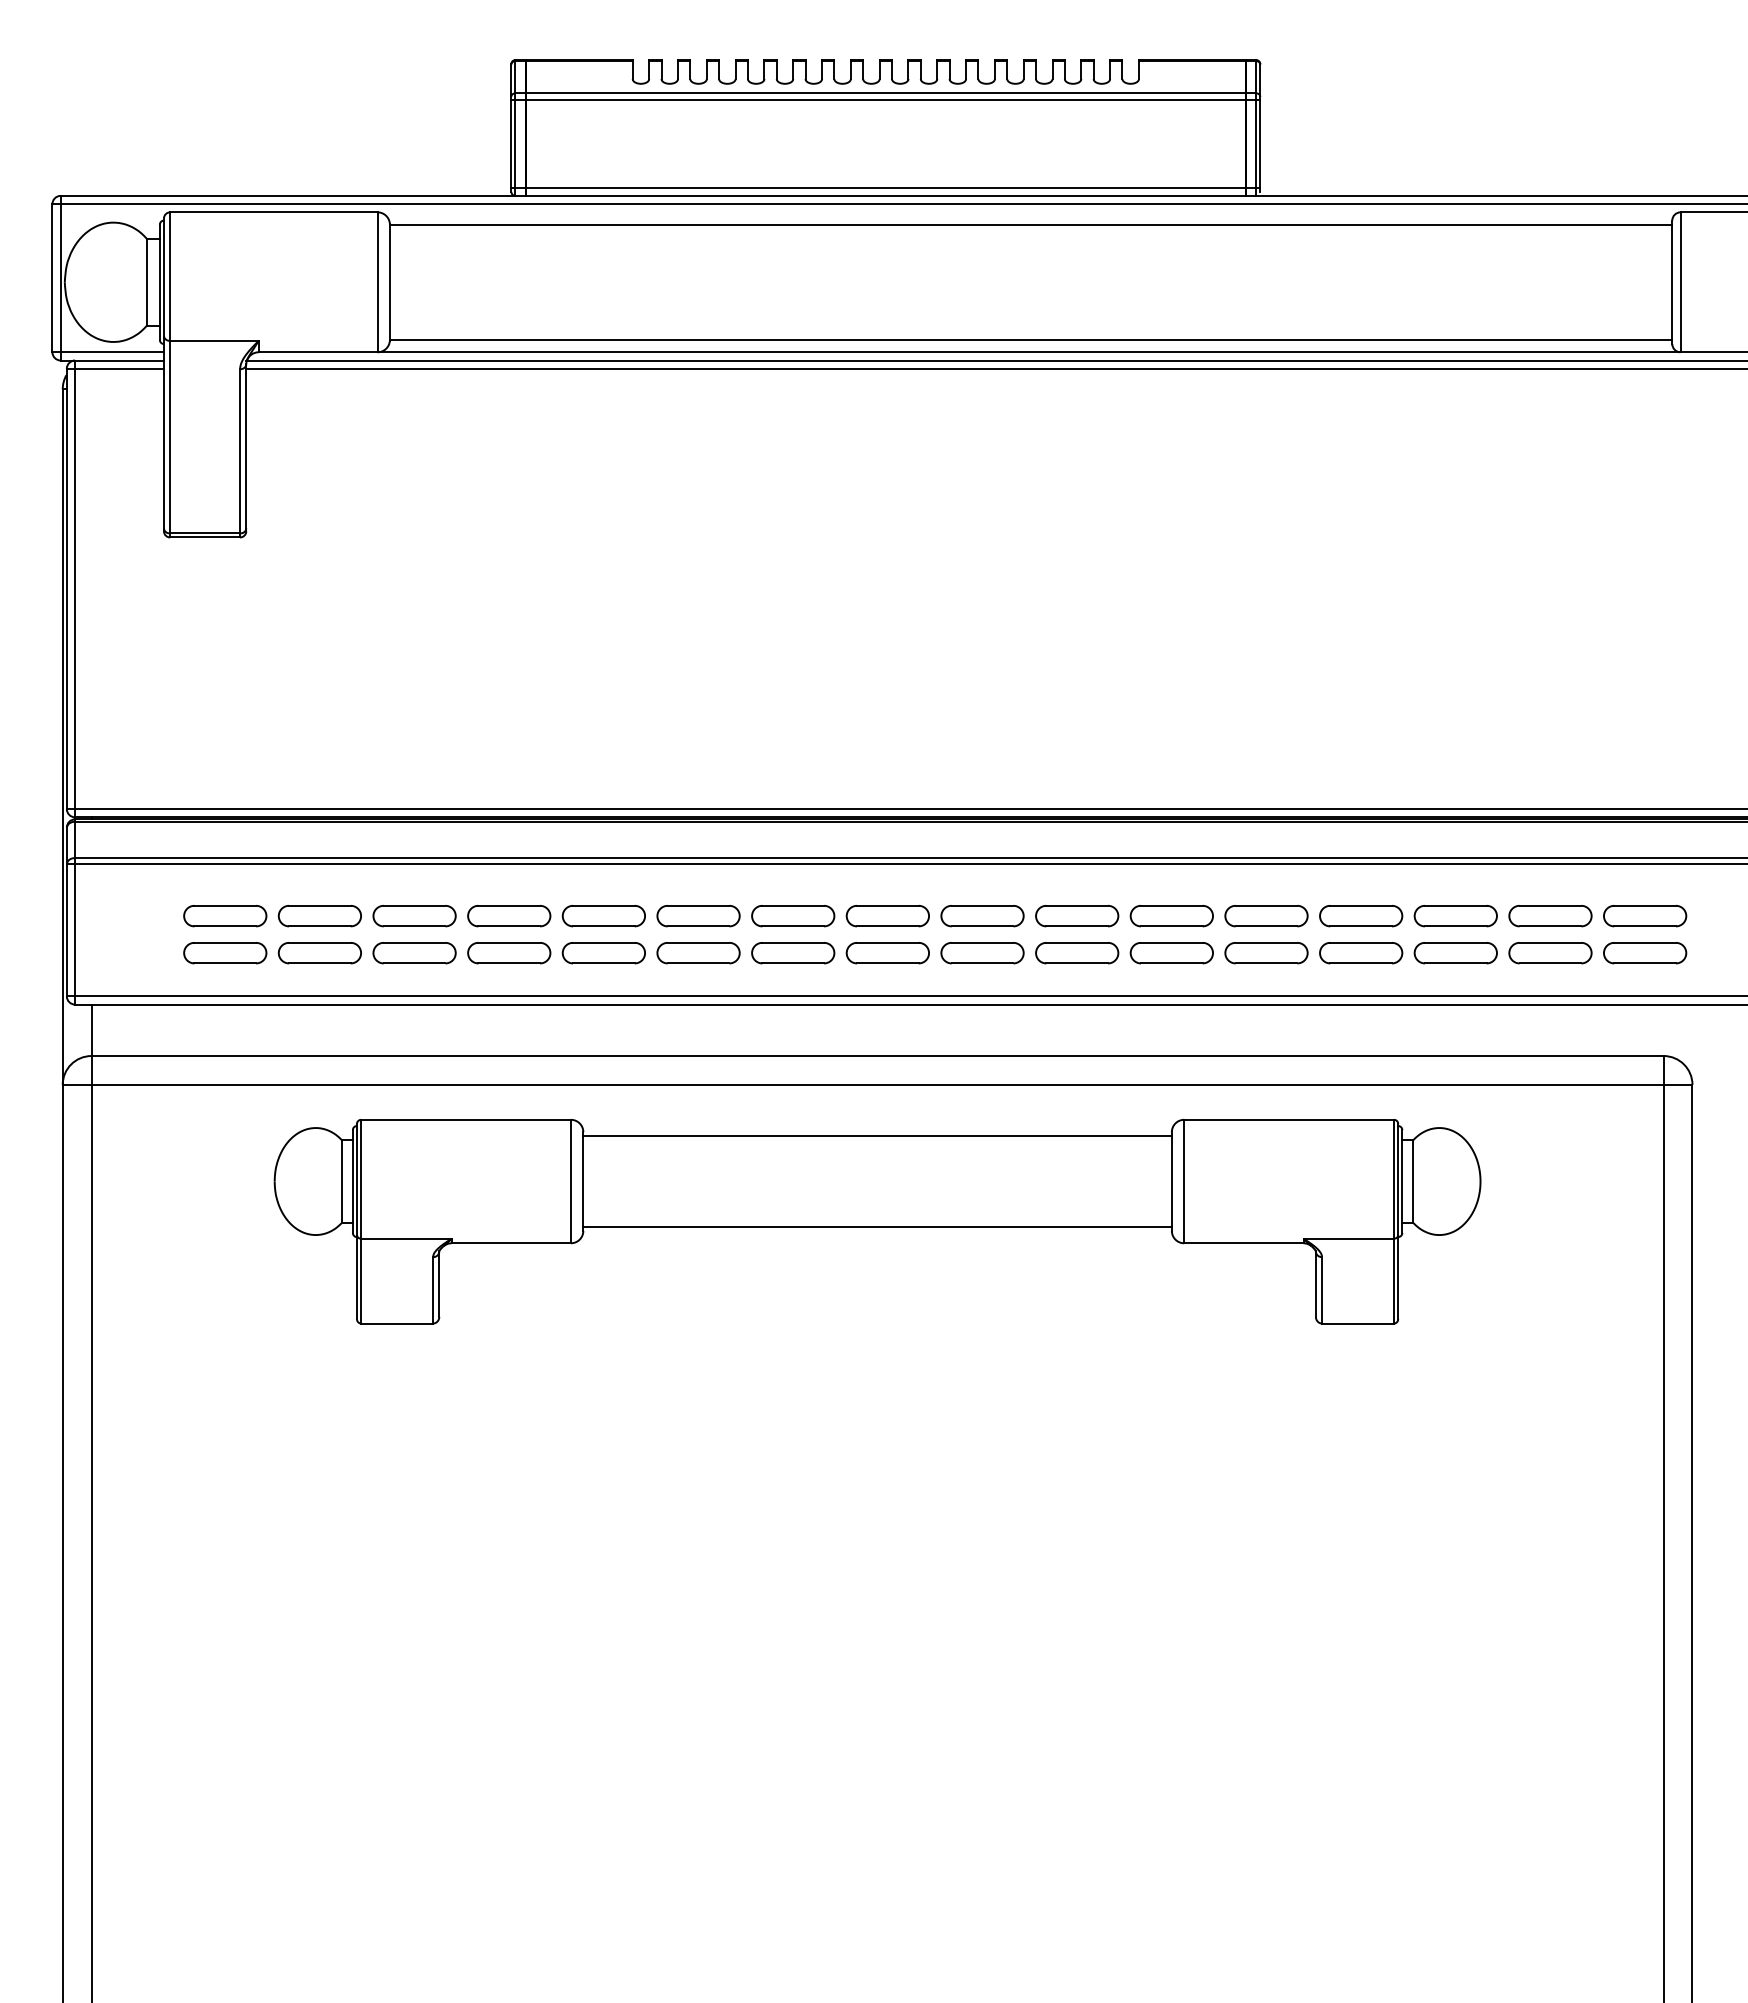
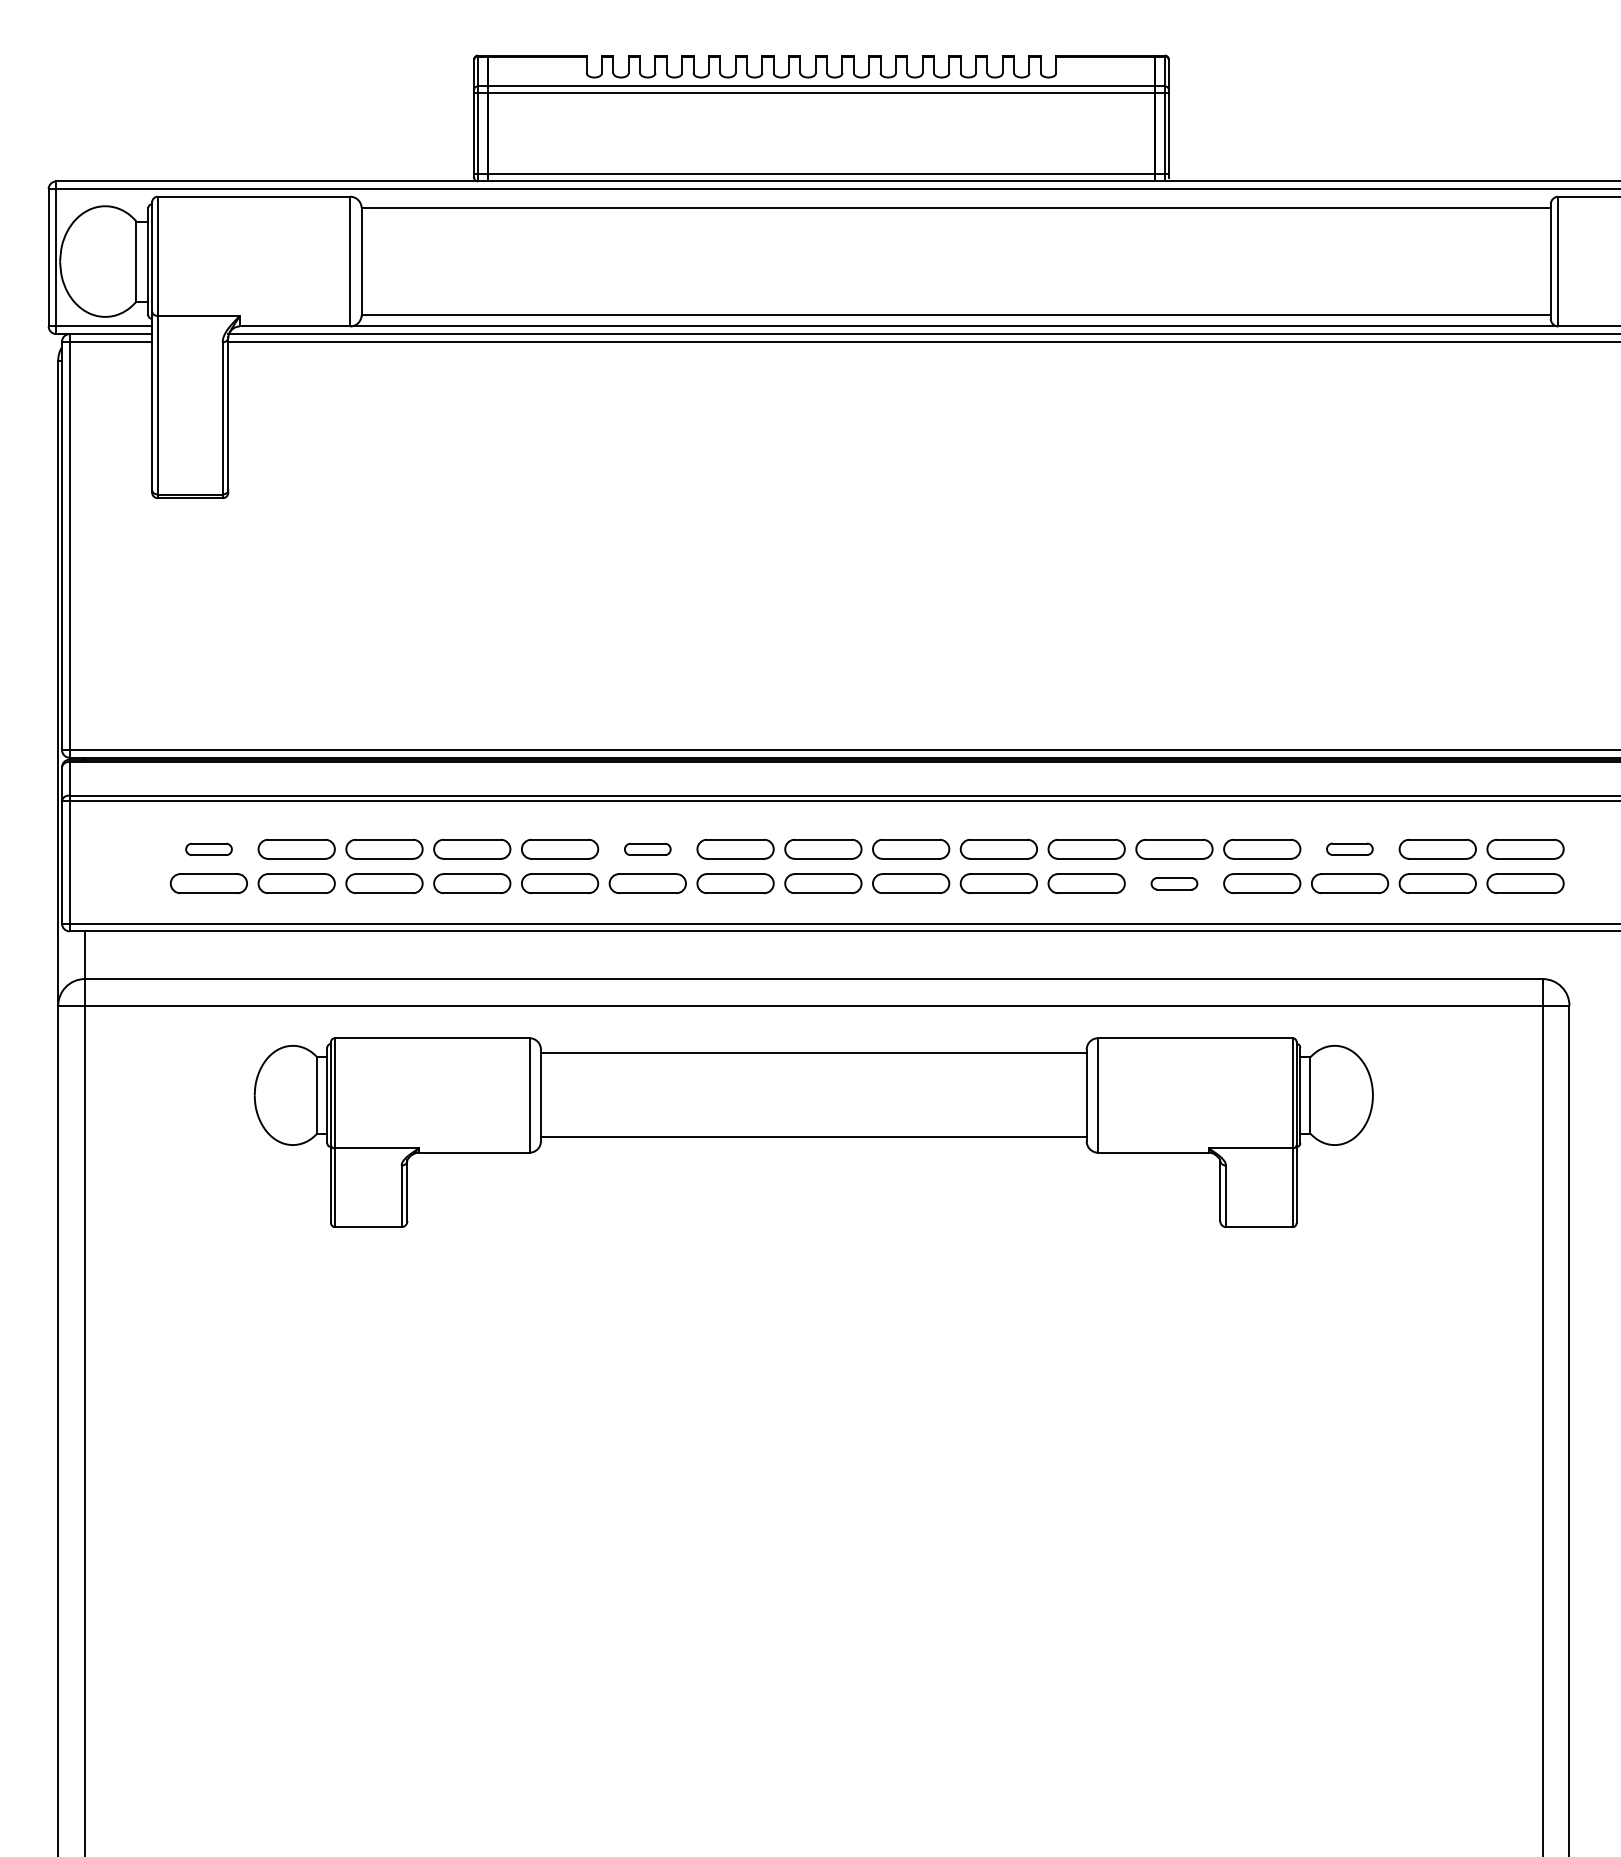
part: (1455, 915) -> (1349, 848), size x0.6
part: (225, 916) -> (209, 849), size x0.6
part: (698, 916) -> (647, 849), size x0.6
part: (1266, 953) -> (1174, 883), size x0.6

